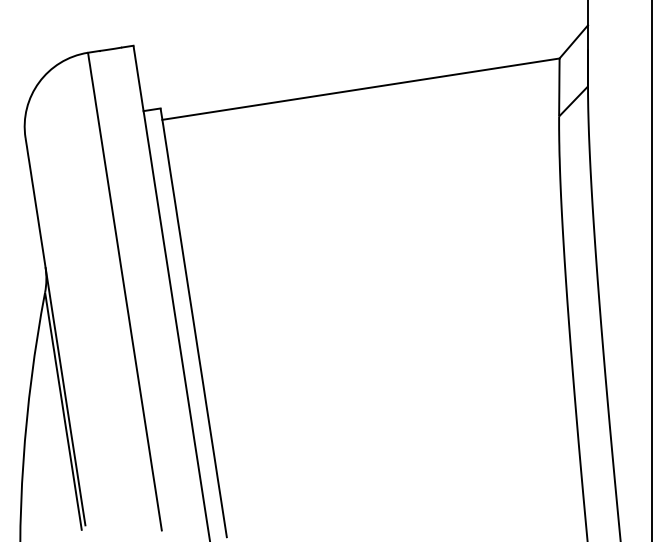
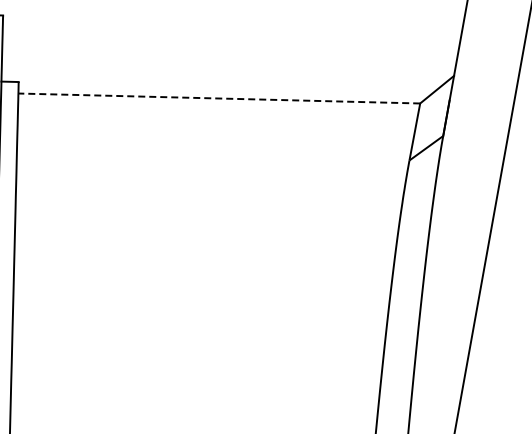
line: (360, 89) -> (218, 98), solid -> dashed

